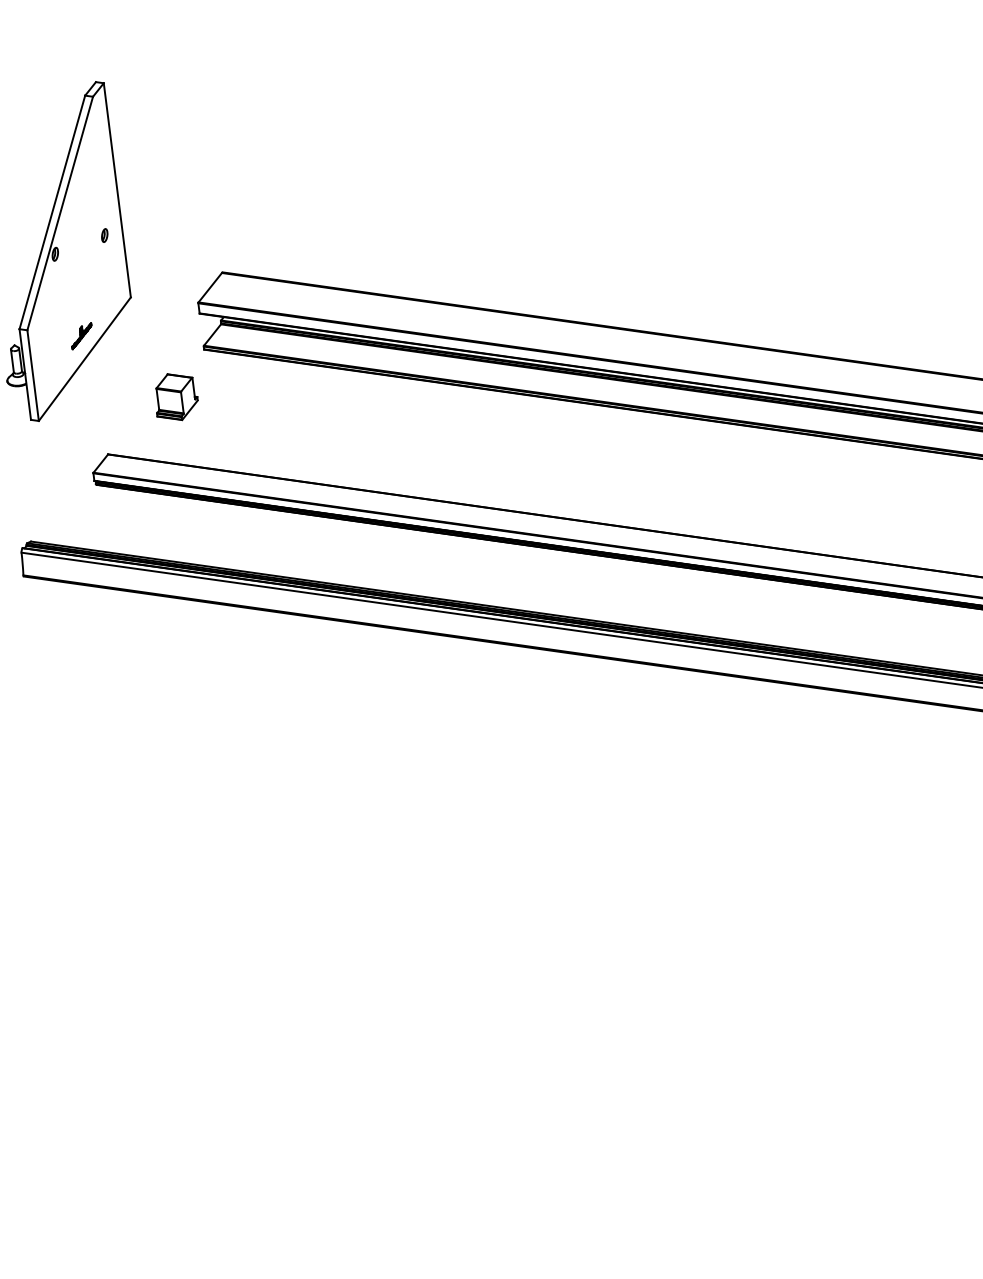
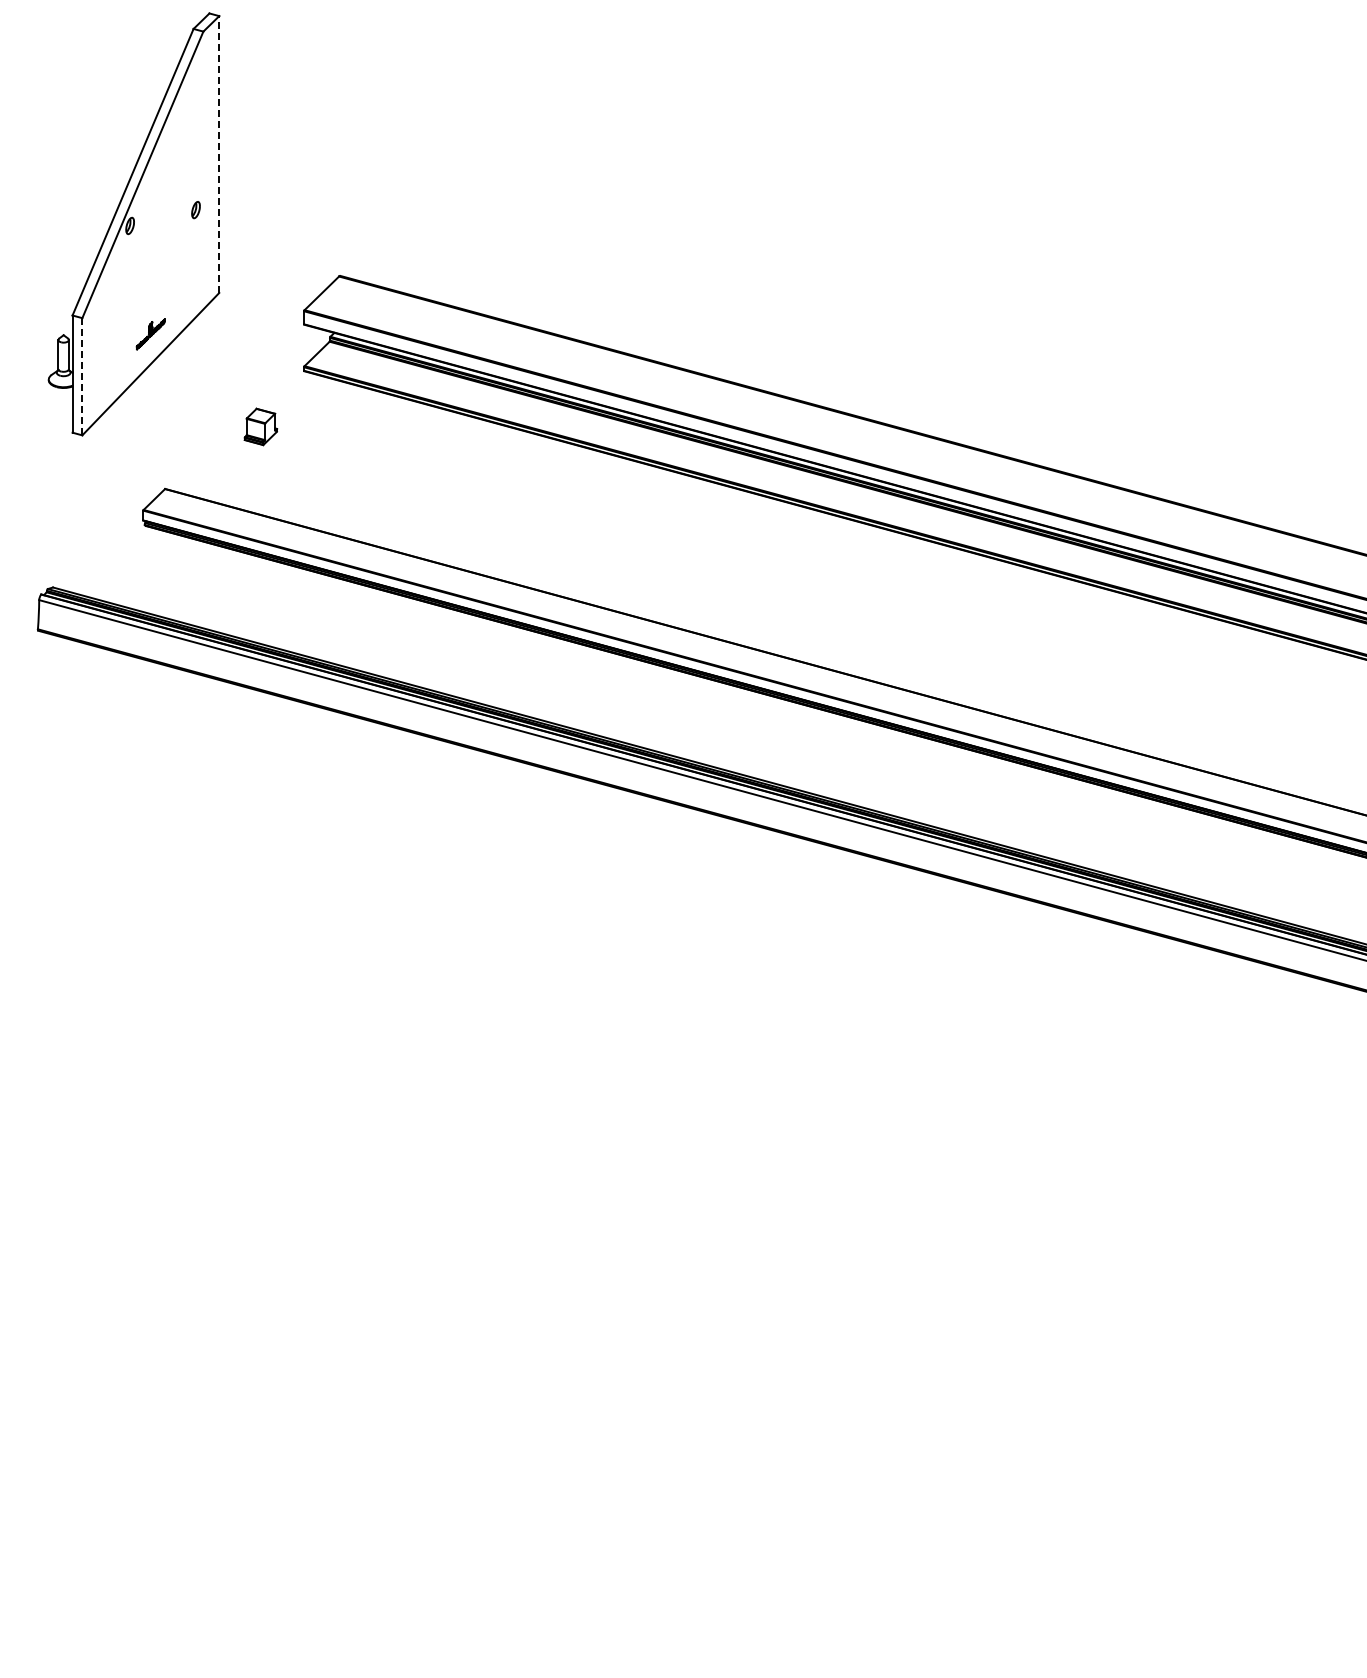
line: (117, 190) -> (219, 154), solid -> dashed
line: (33, 375) -> (82, 376), solid -> dashed
part: (175, 396) -> (260, 426), size x0.6

